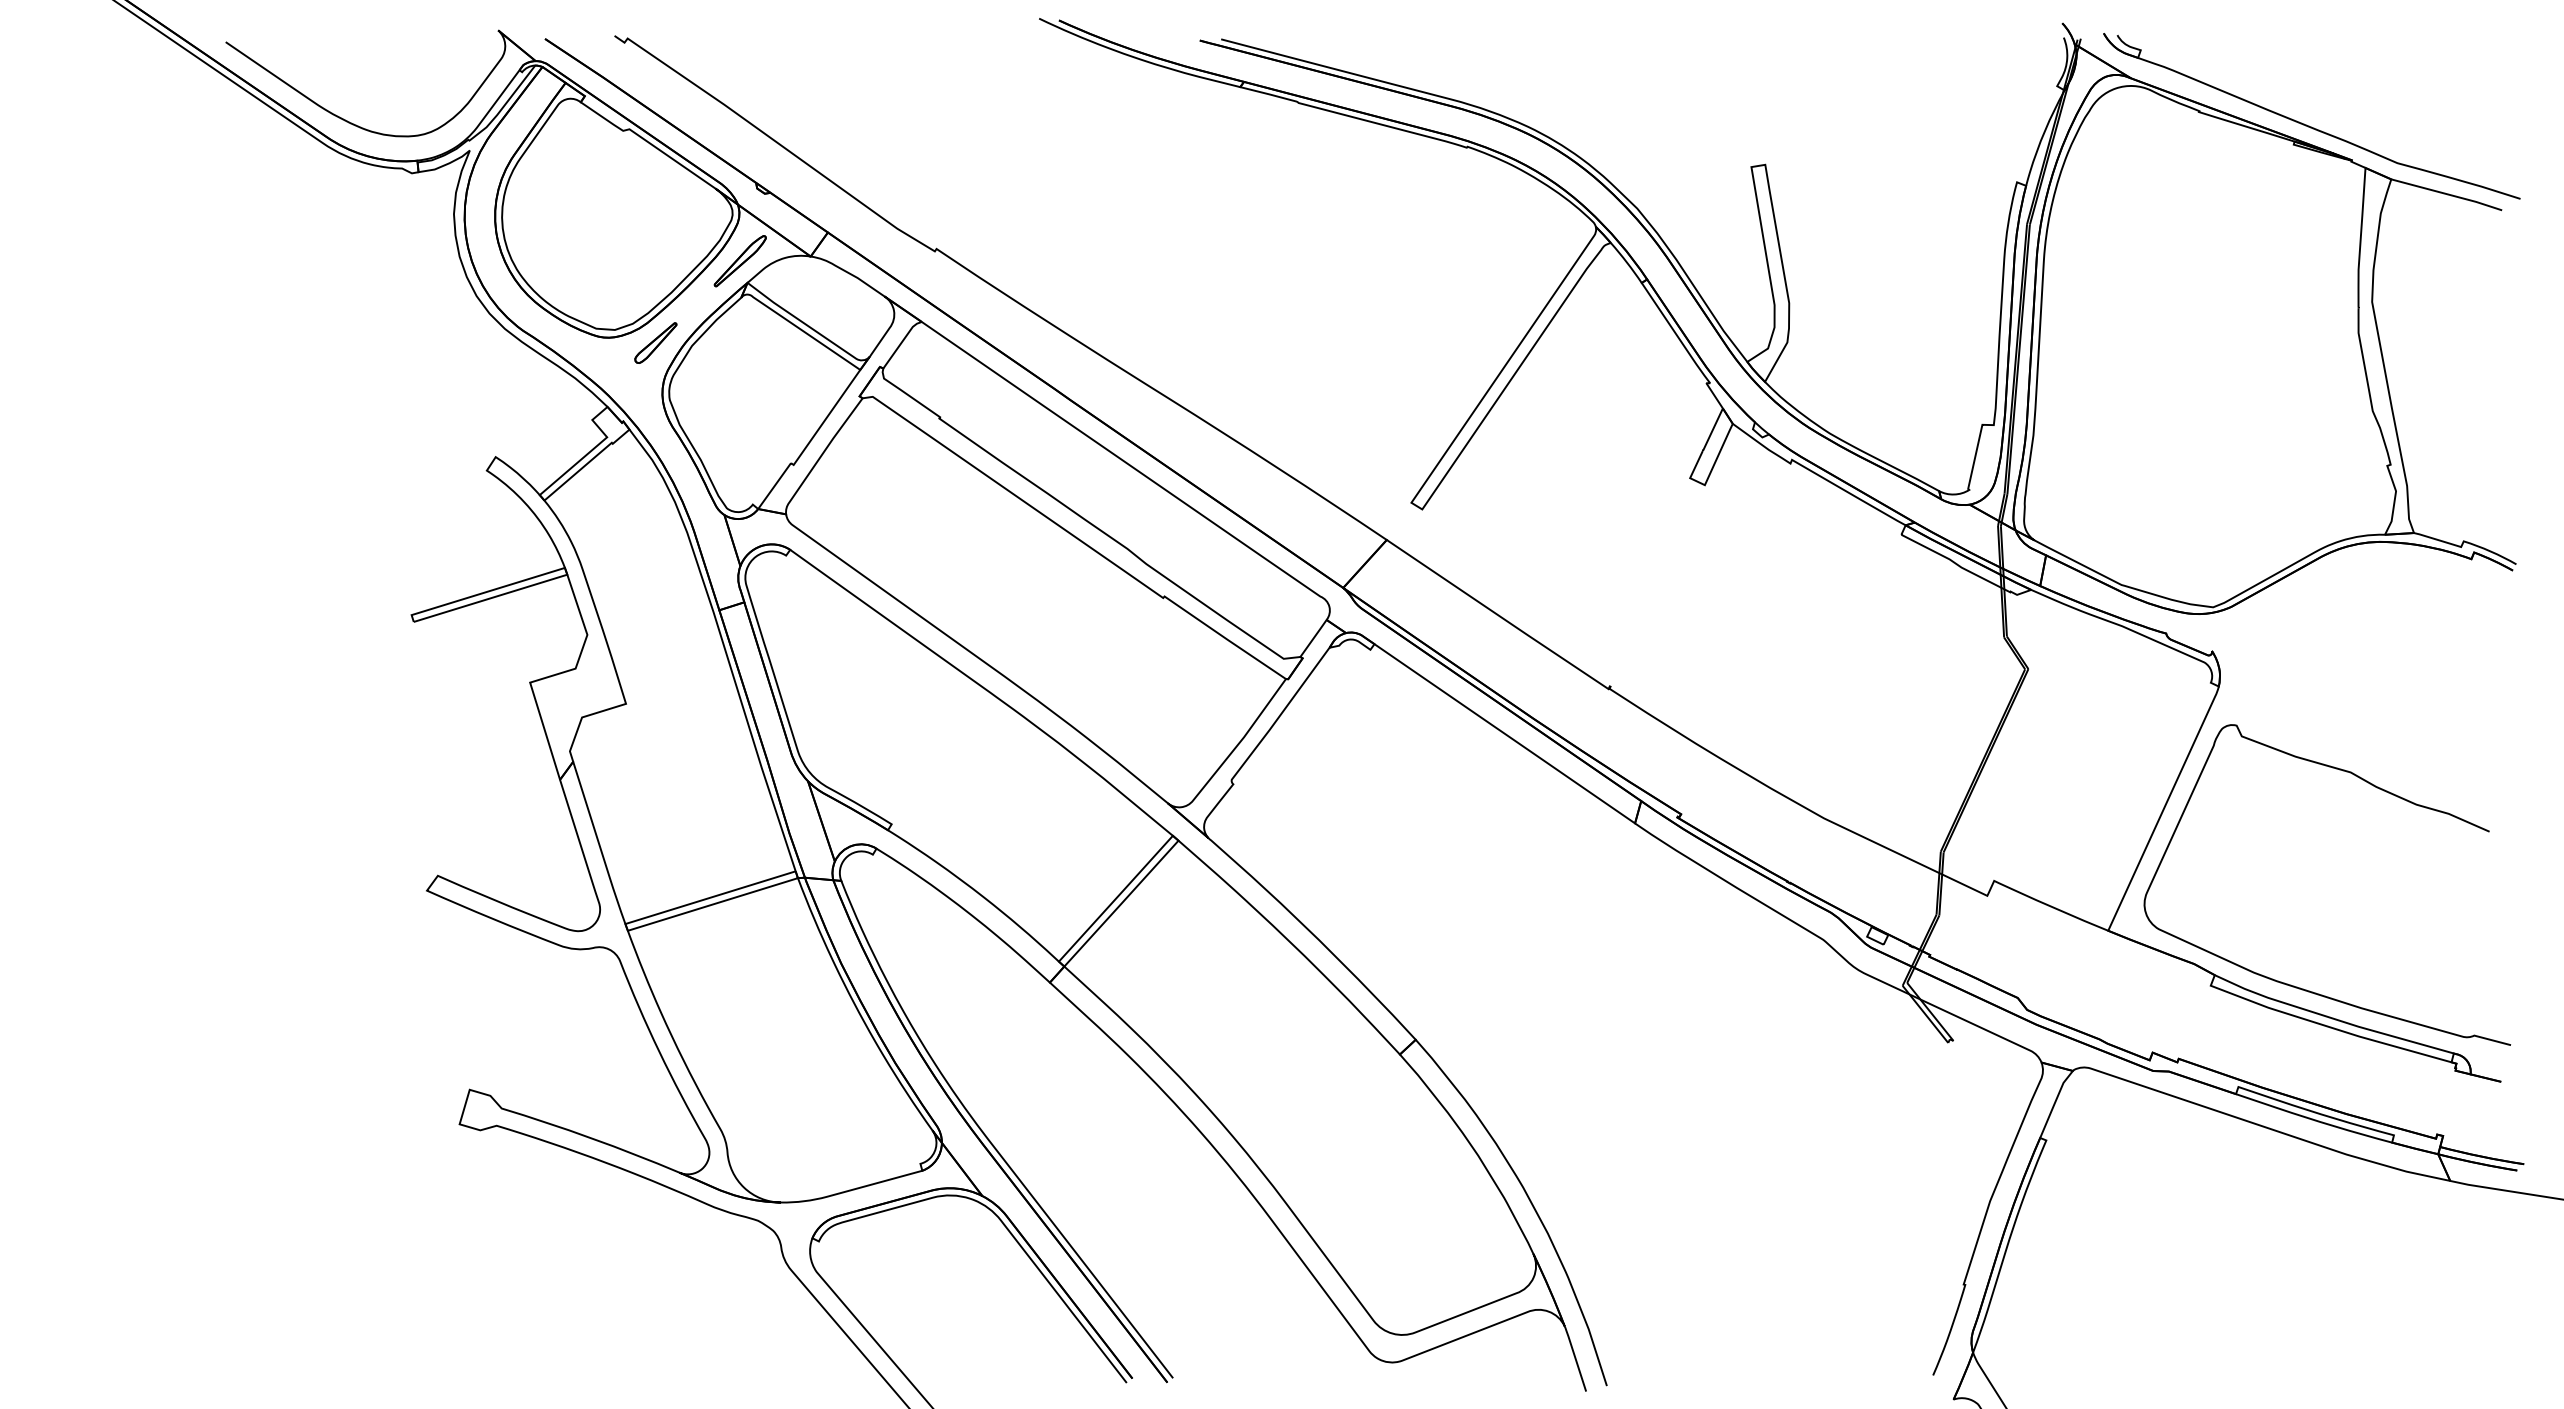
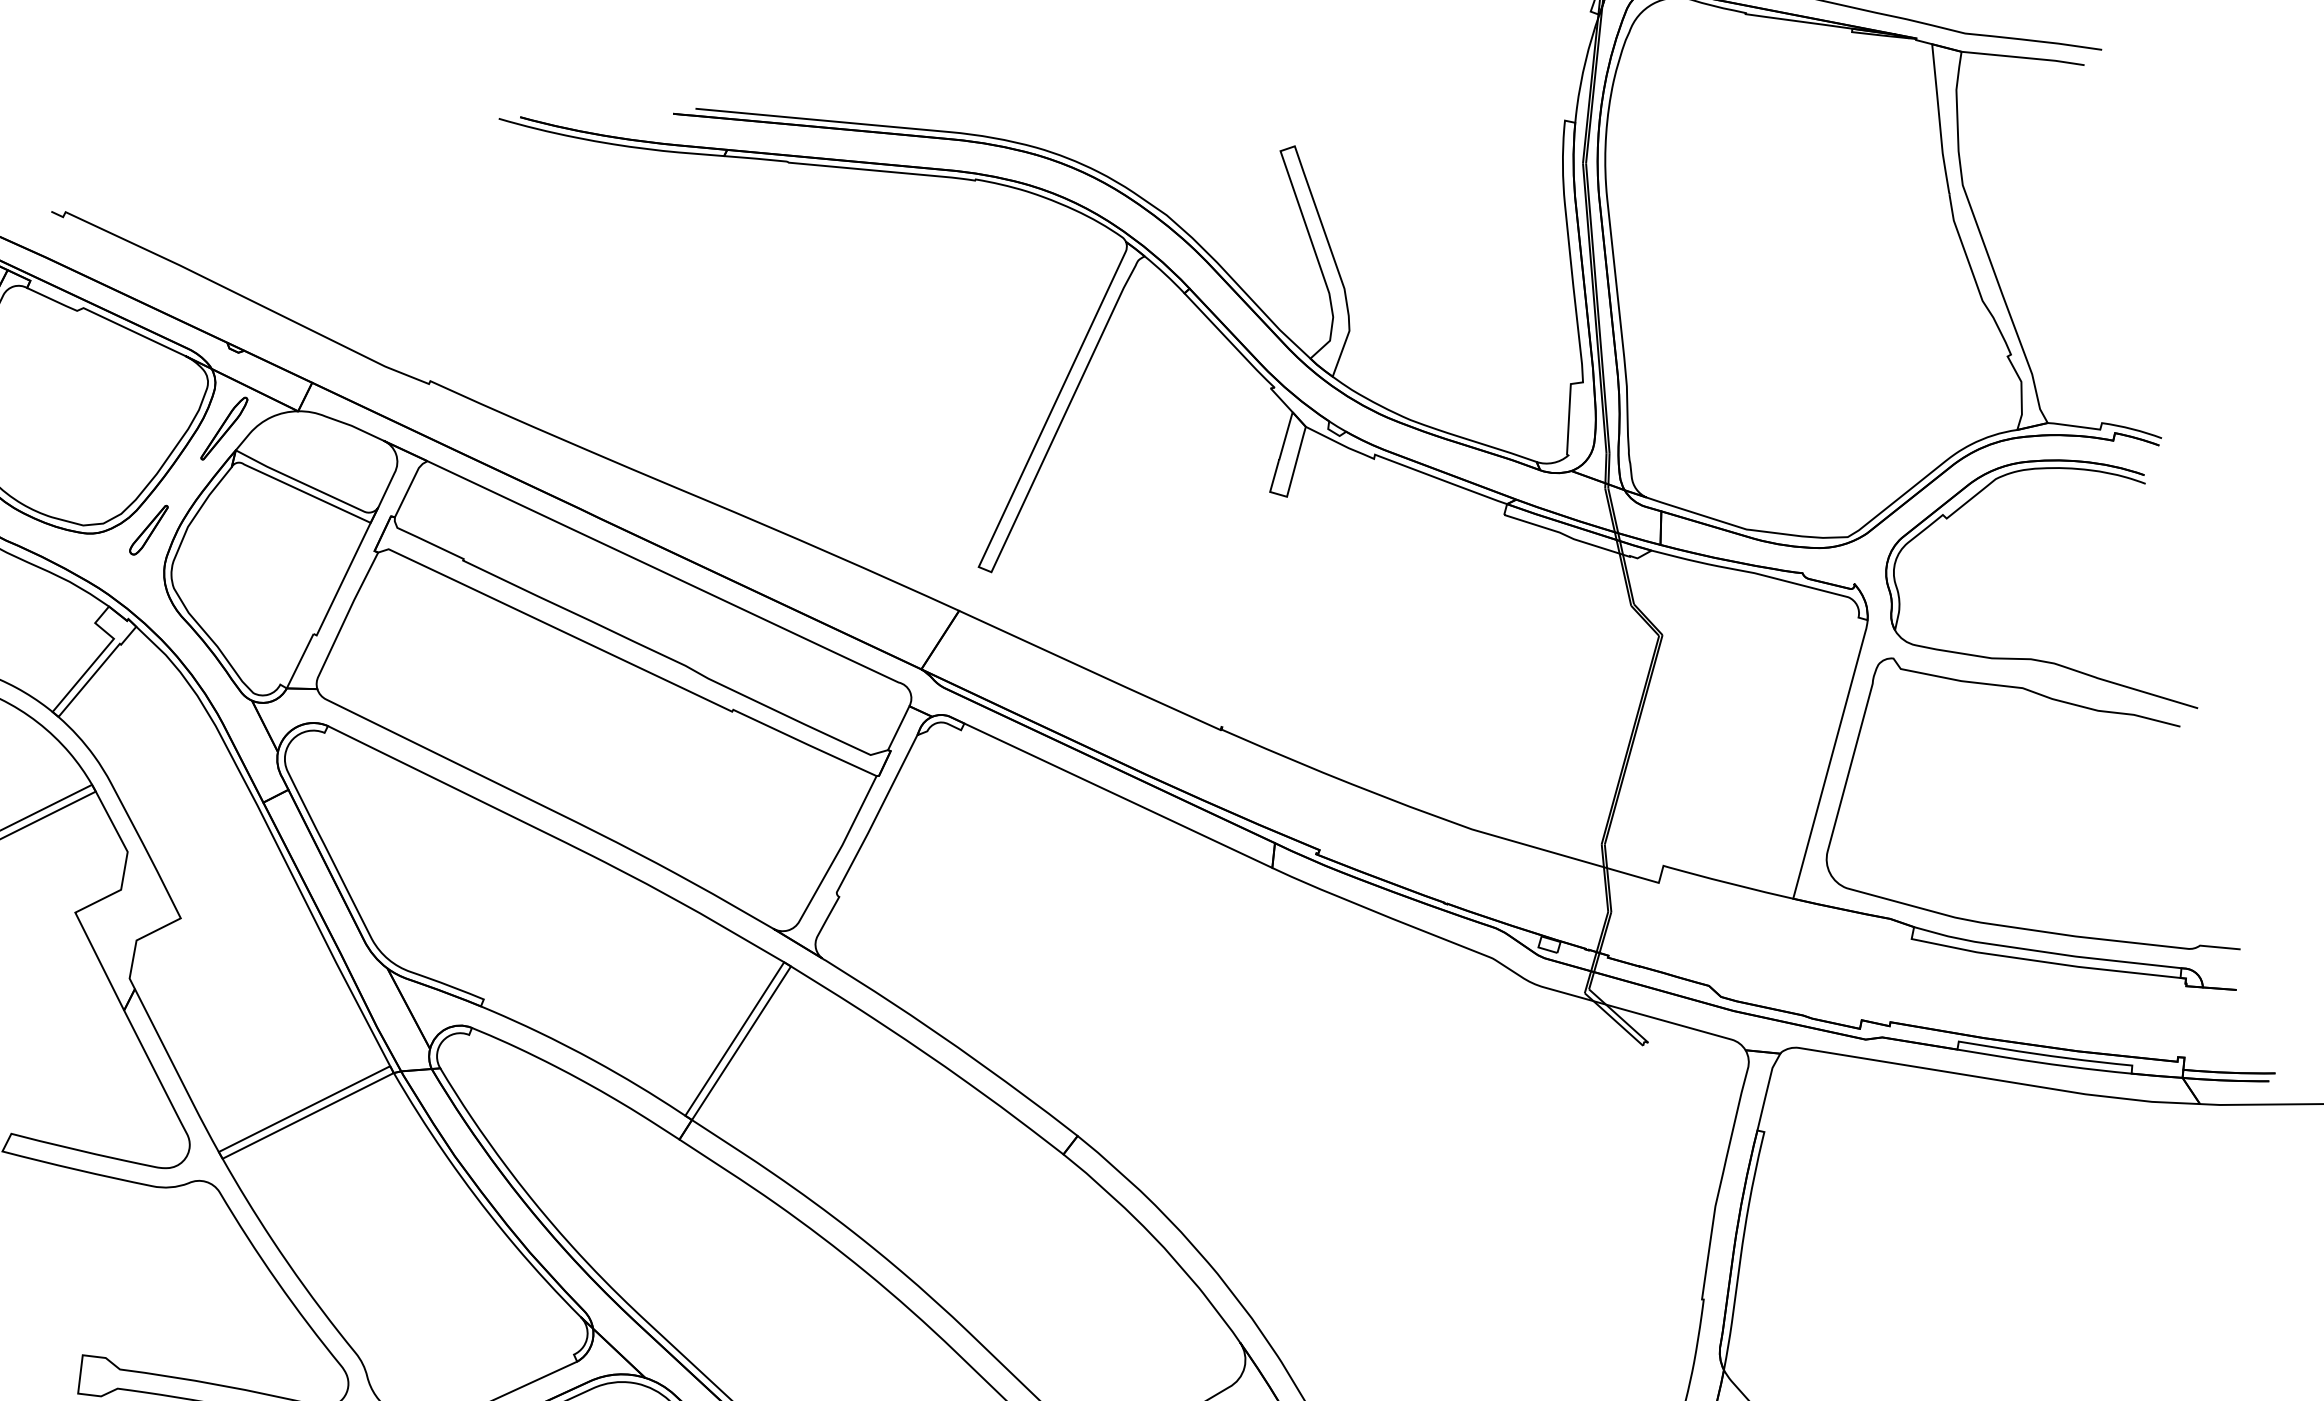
part: (2360, 745) -> (2028, 657), added

